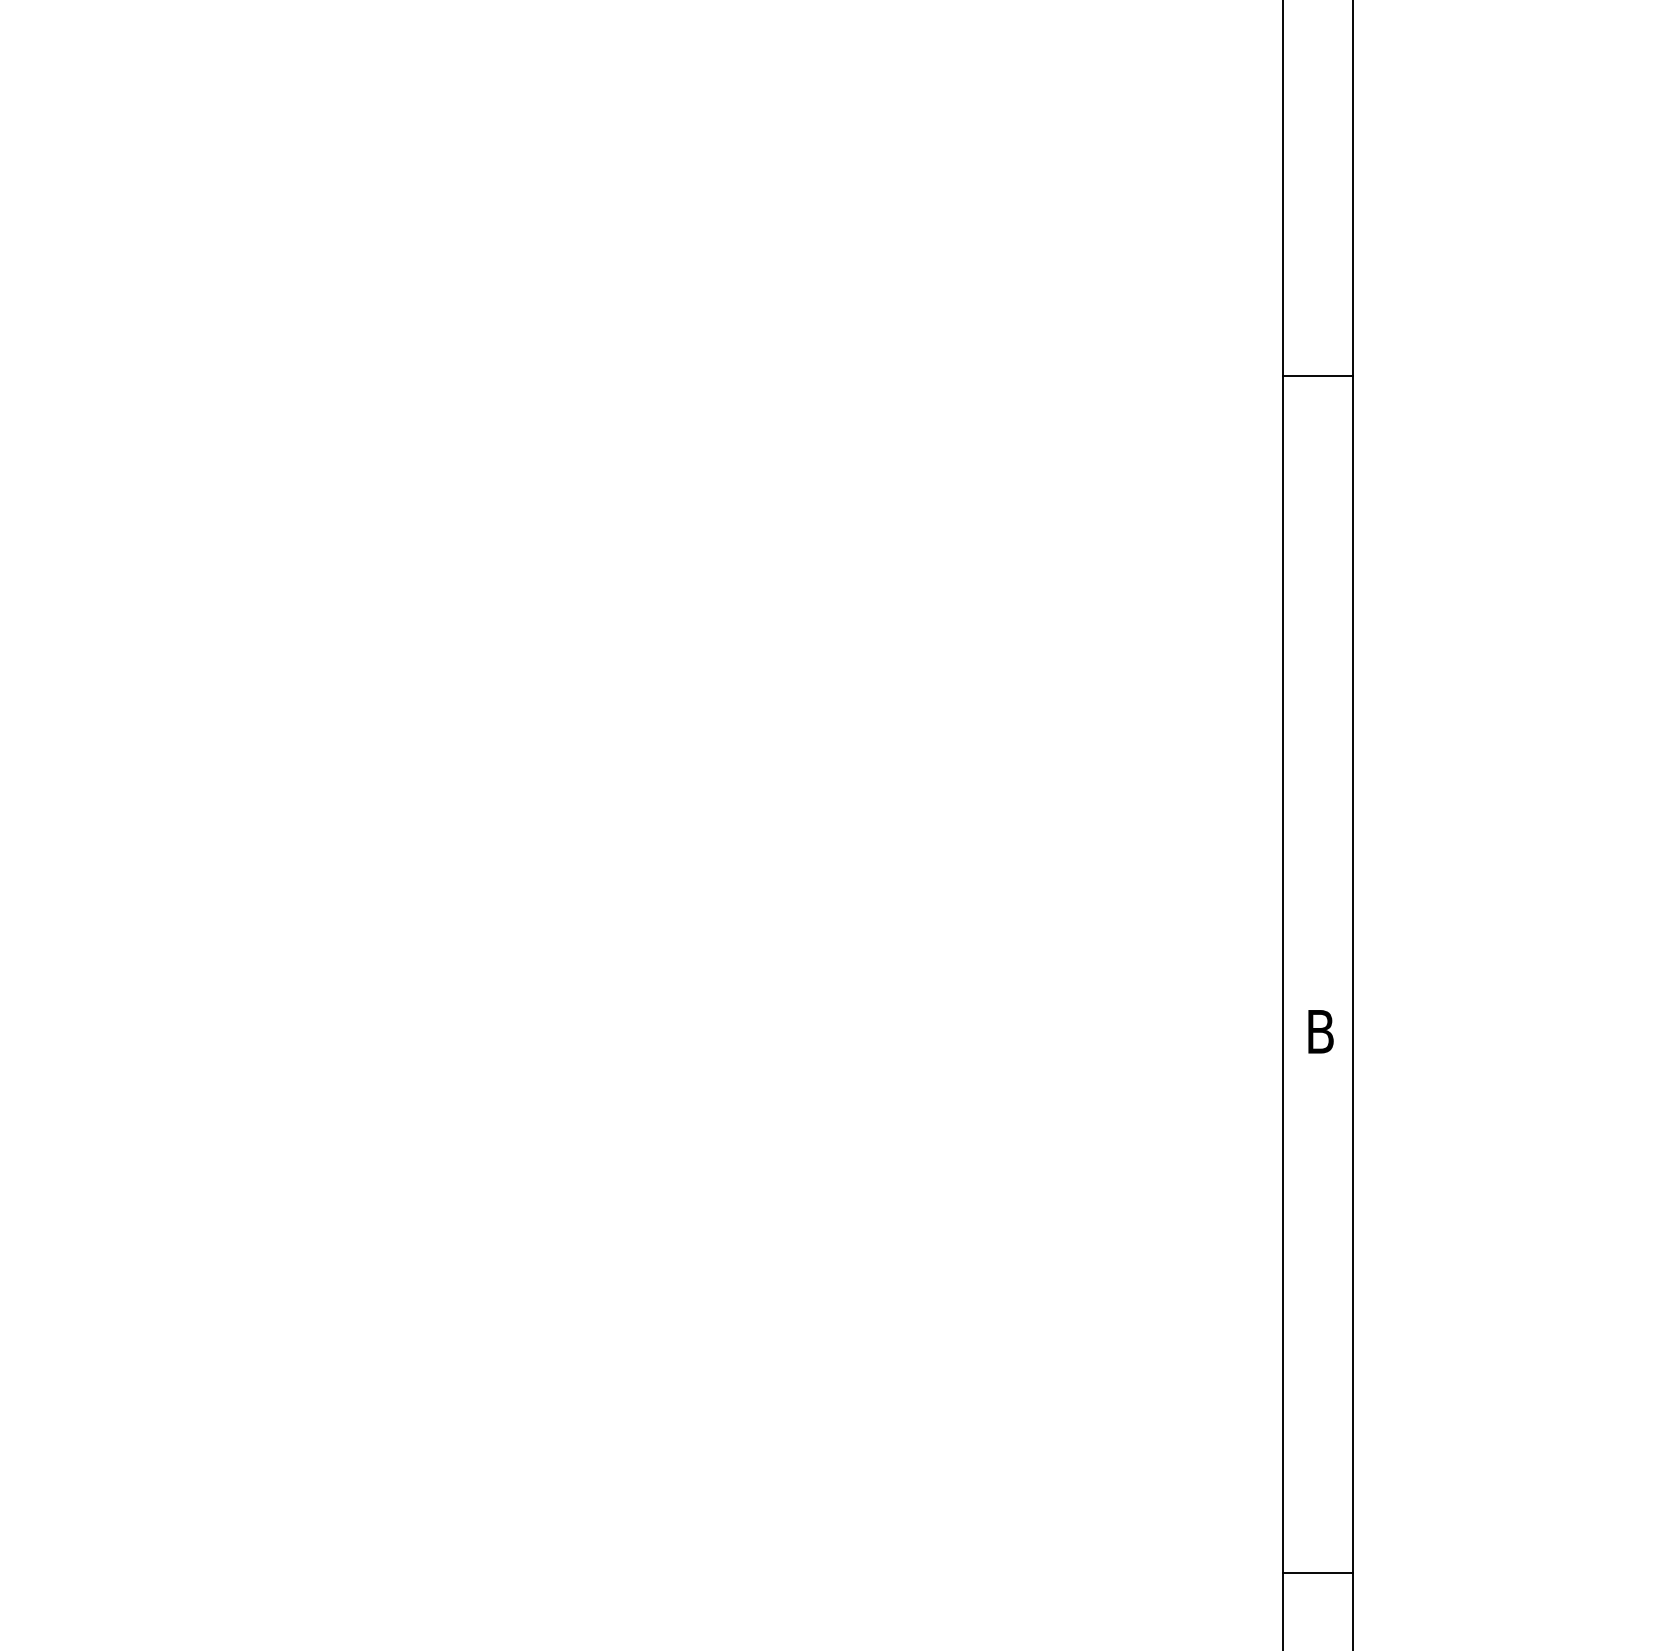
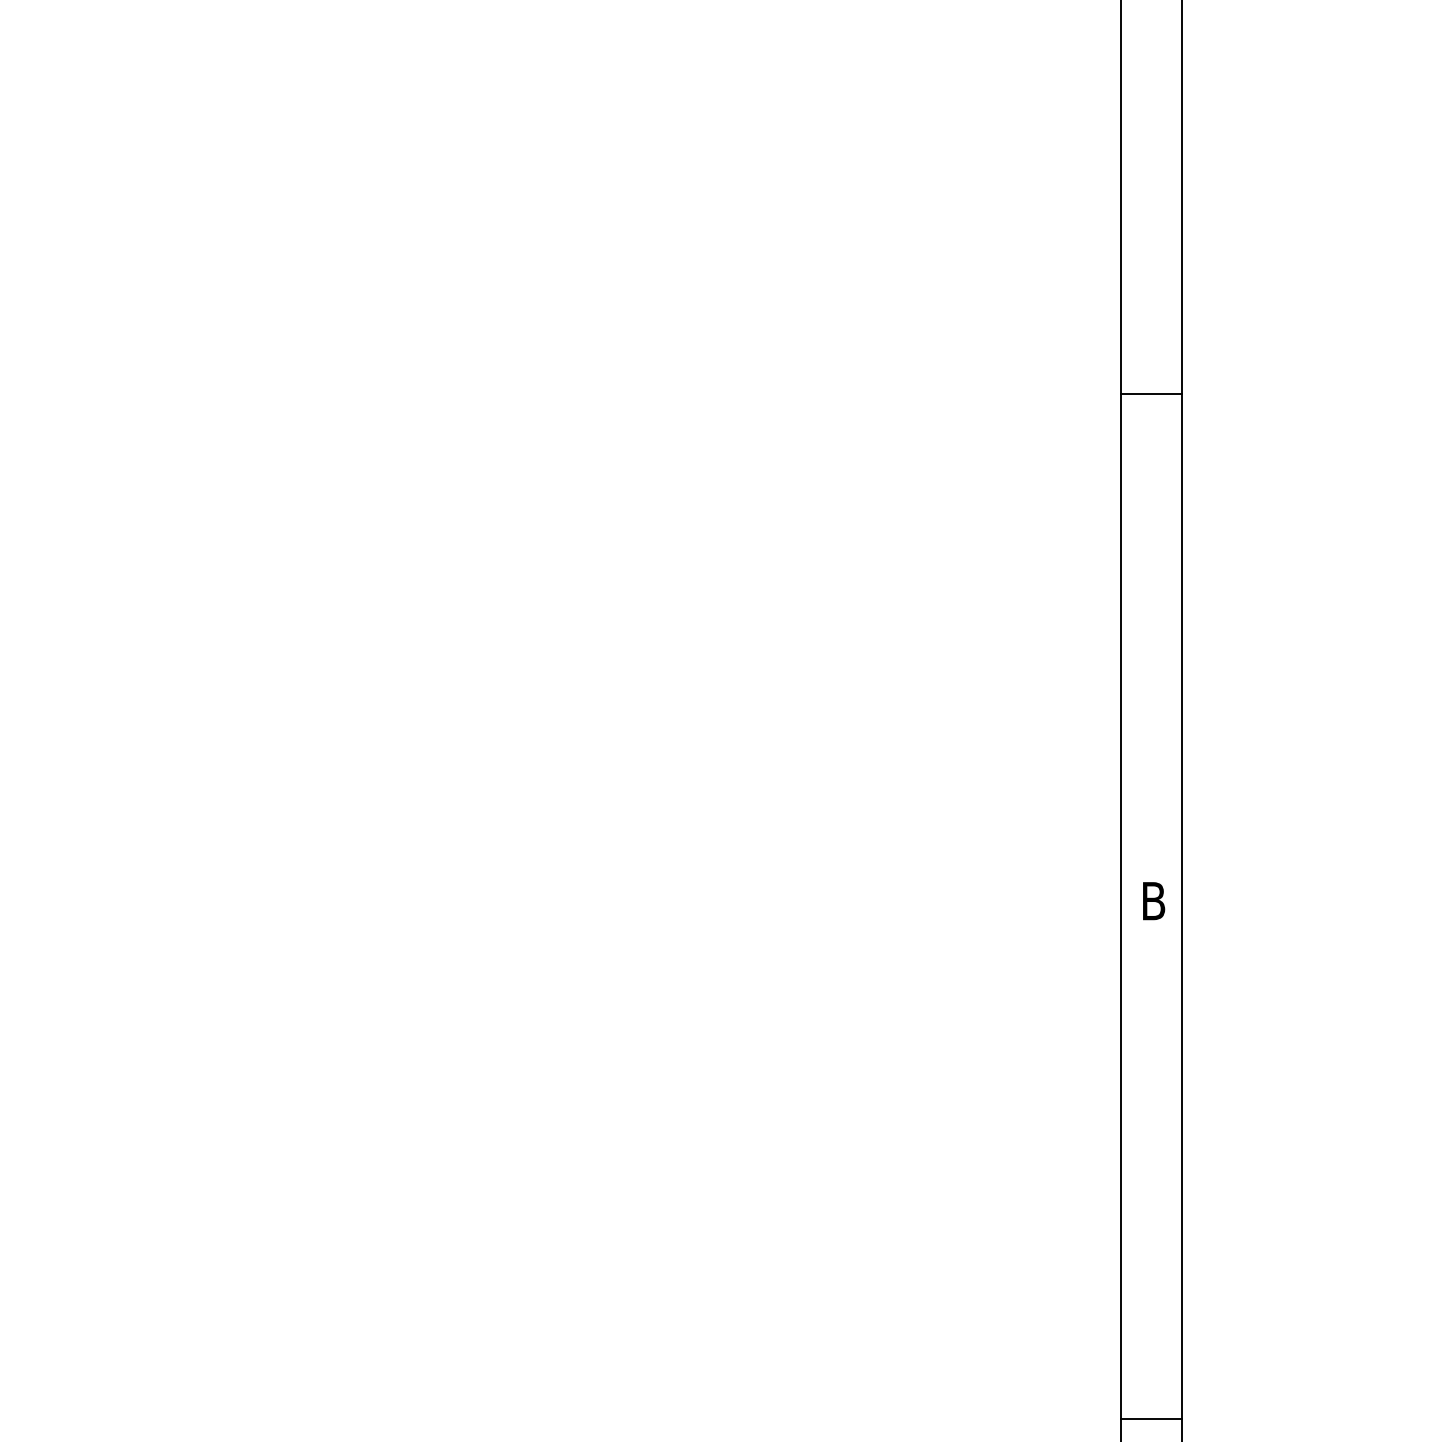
line: (1317, 375) -> (1150, 393), moved
line: (1317, 1573) -> (1150, 1419), moved

